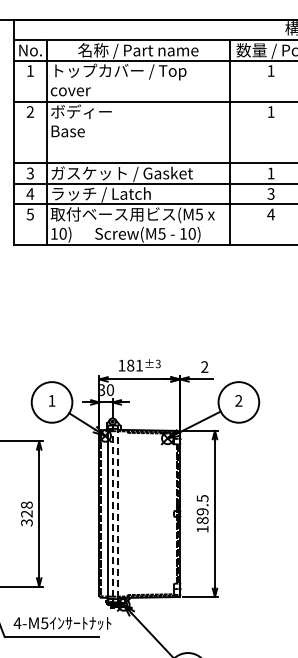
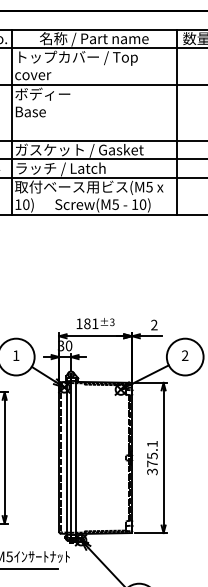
line: (118, 513) -> (76, 457), dashed -> solid
text: (202, 513) -> (152, 457), 189.5 -> 375.1
line: (112, 514) -> (70, 458), dashed -> solid

